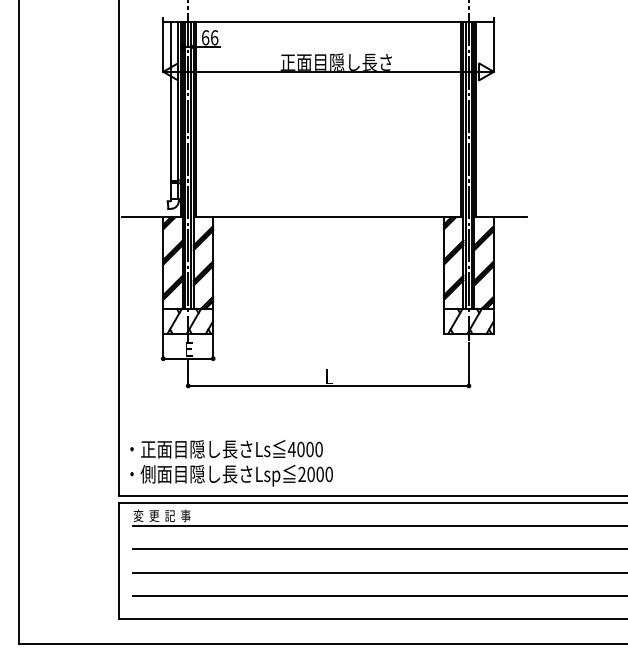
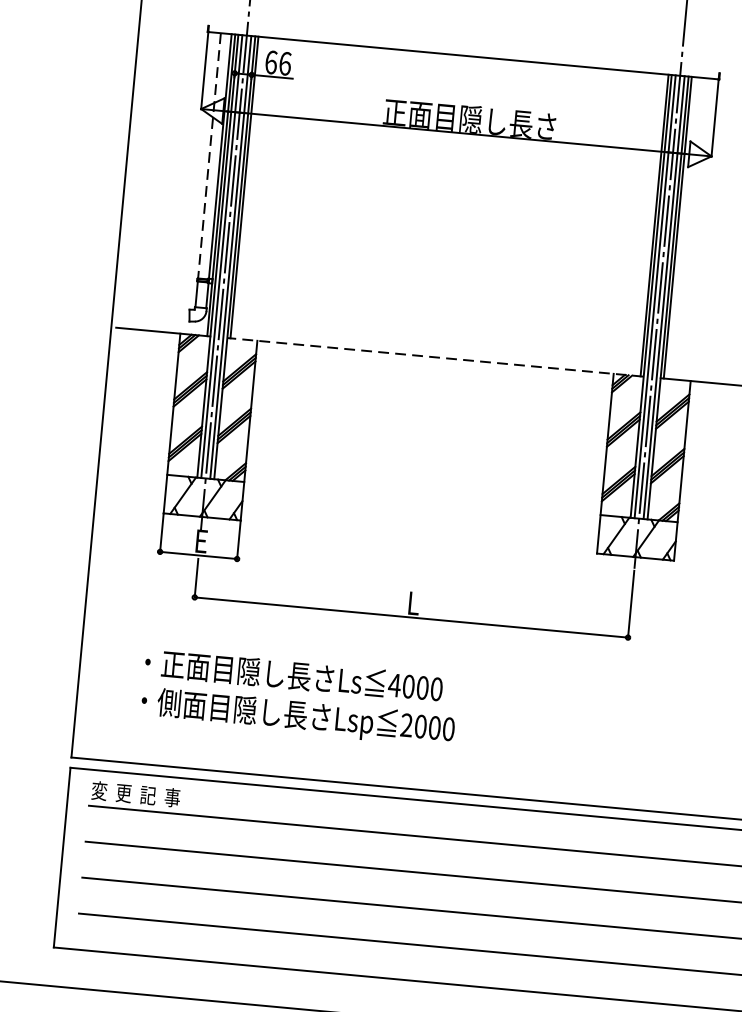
line: (171, 101) -> (209, 155), solid -> dashed
line: (328, 217) -> (435, 357), solid -> dashed
text: (231, 463) -> (299, 698), moved

